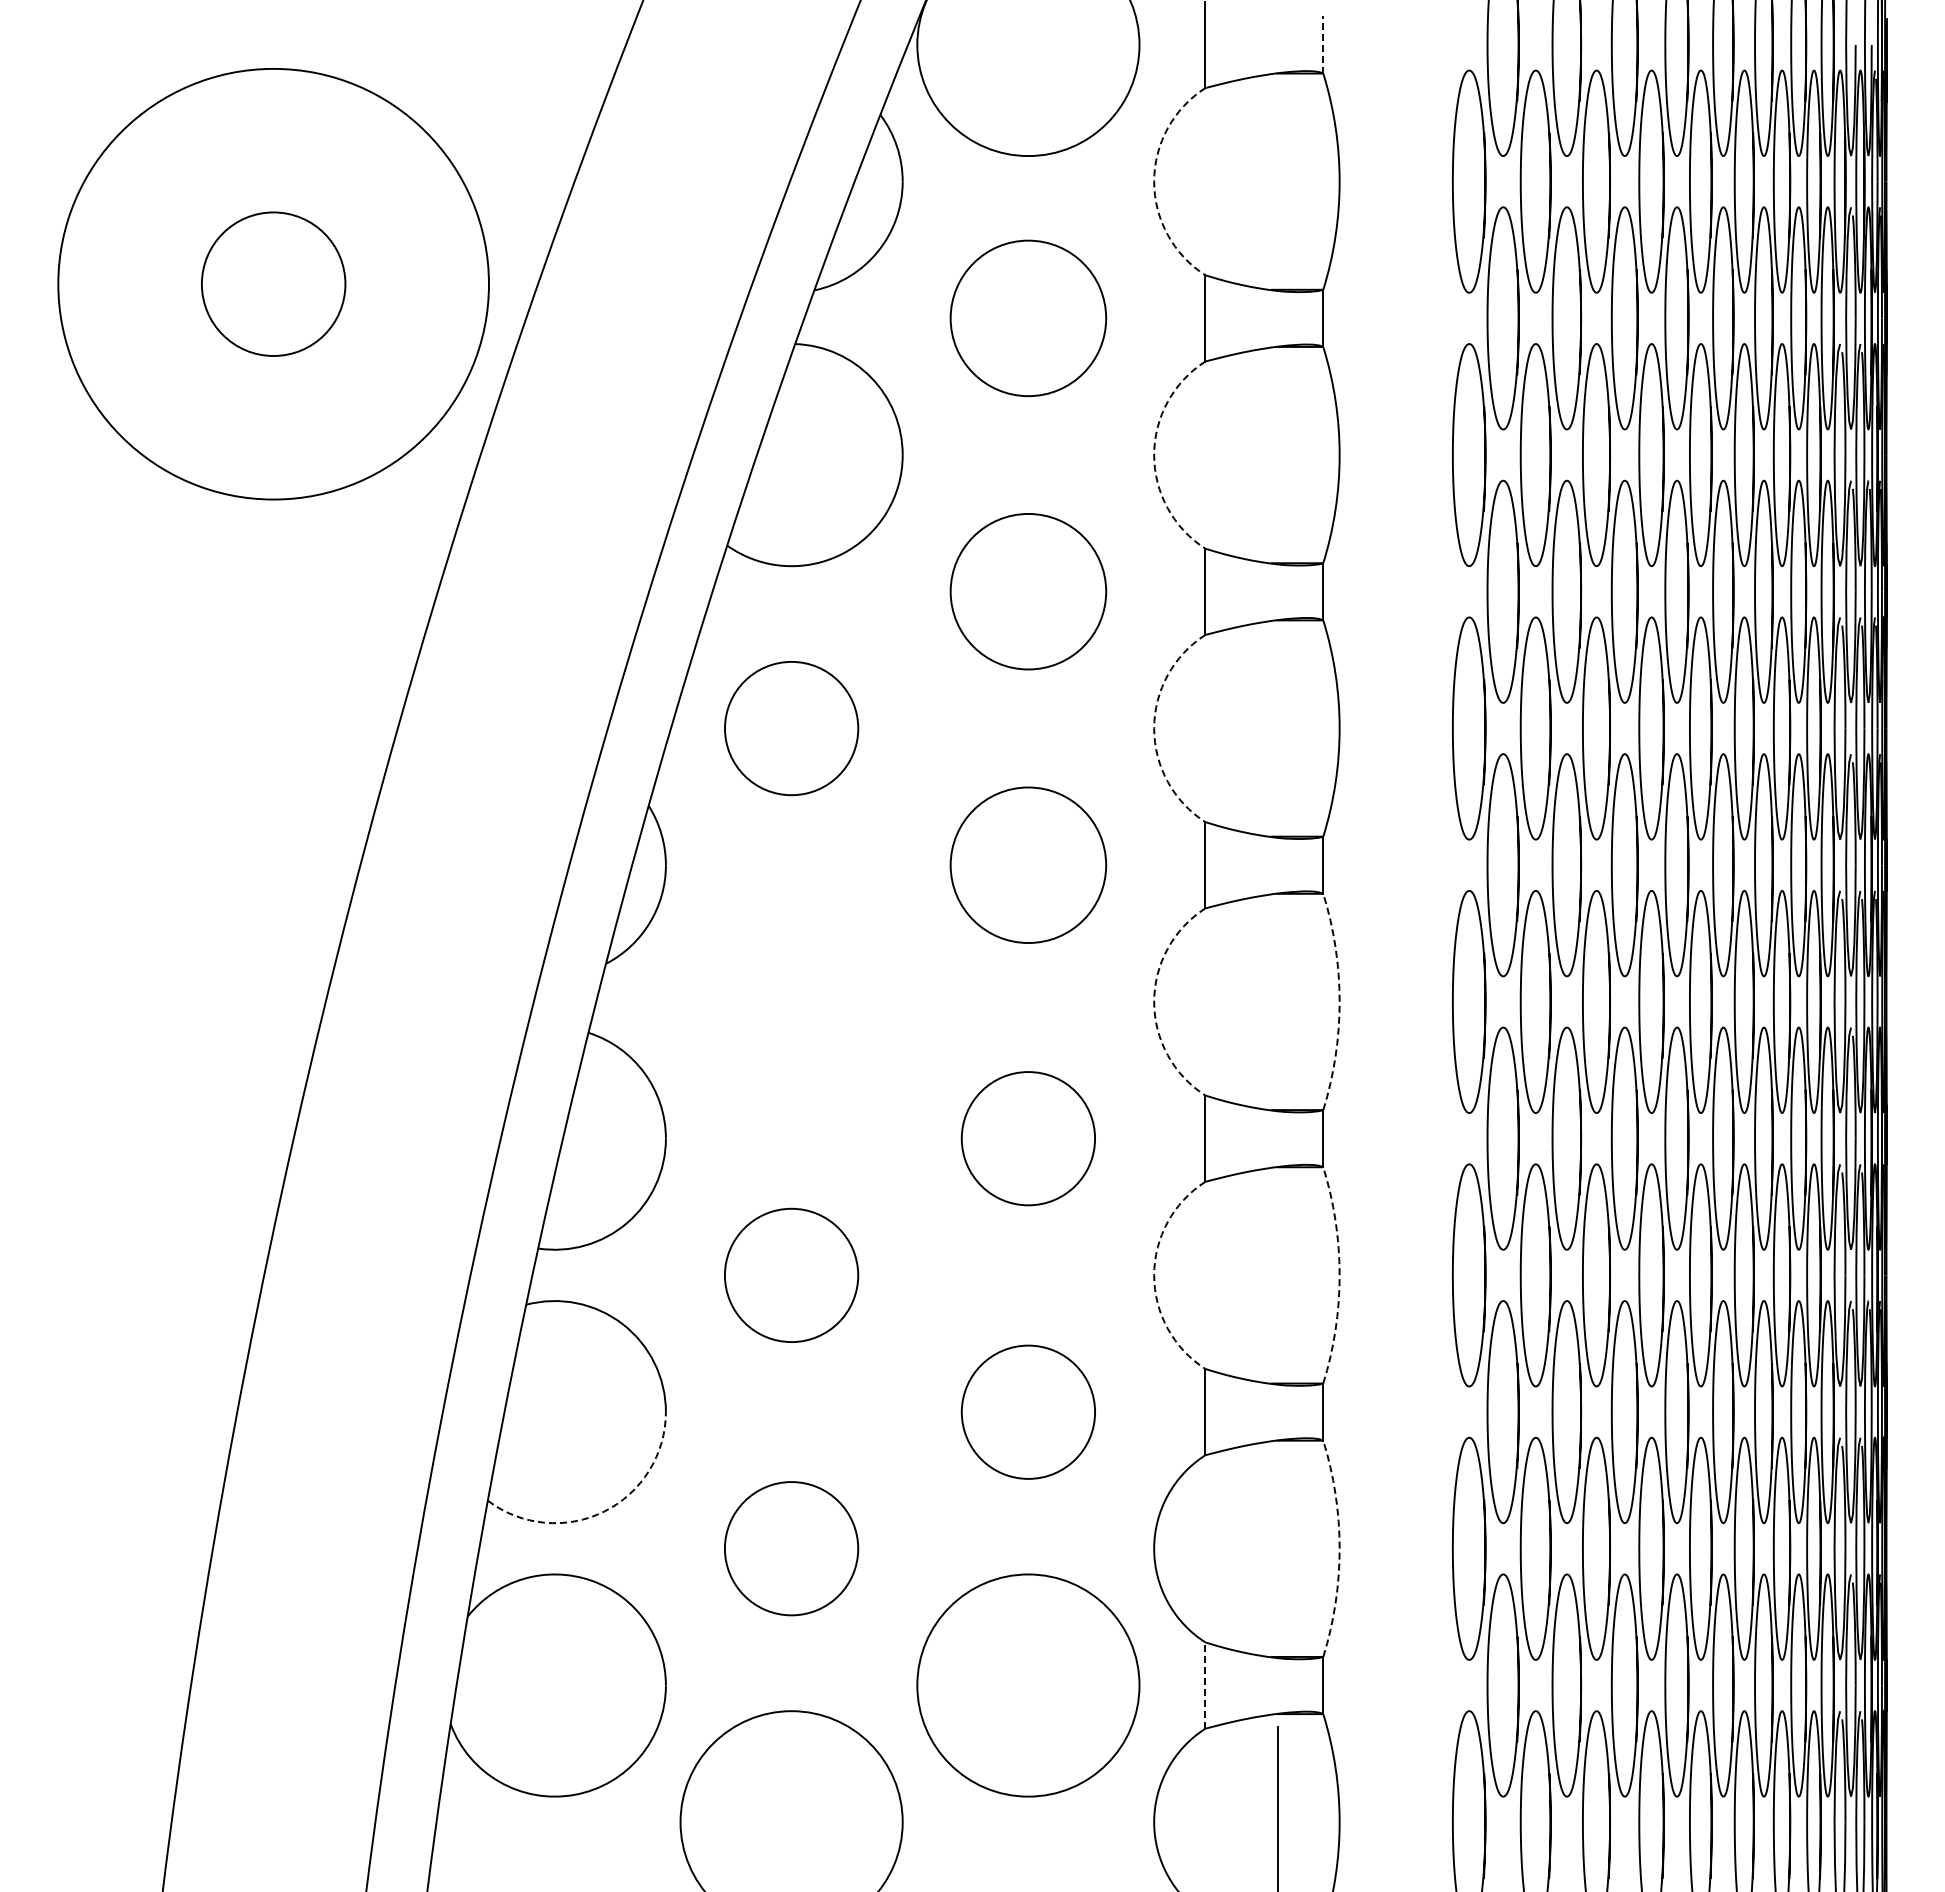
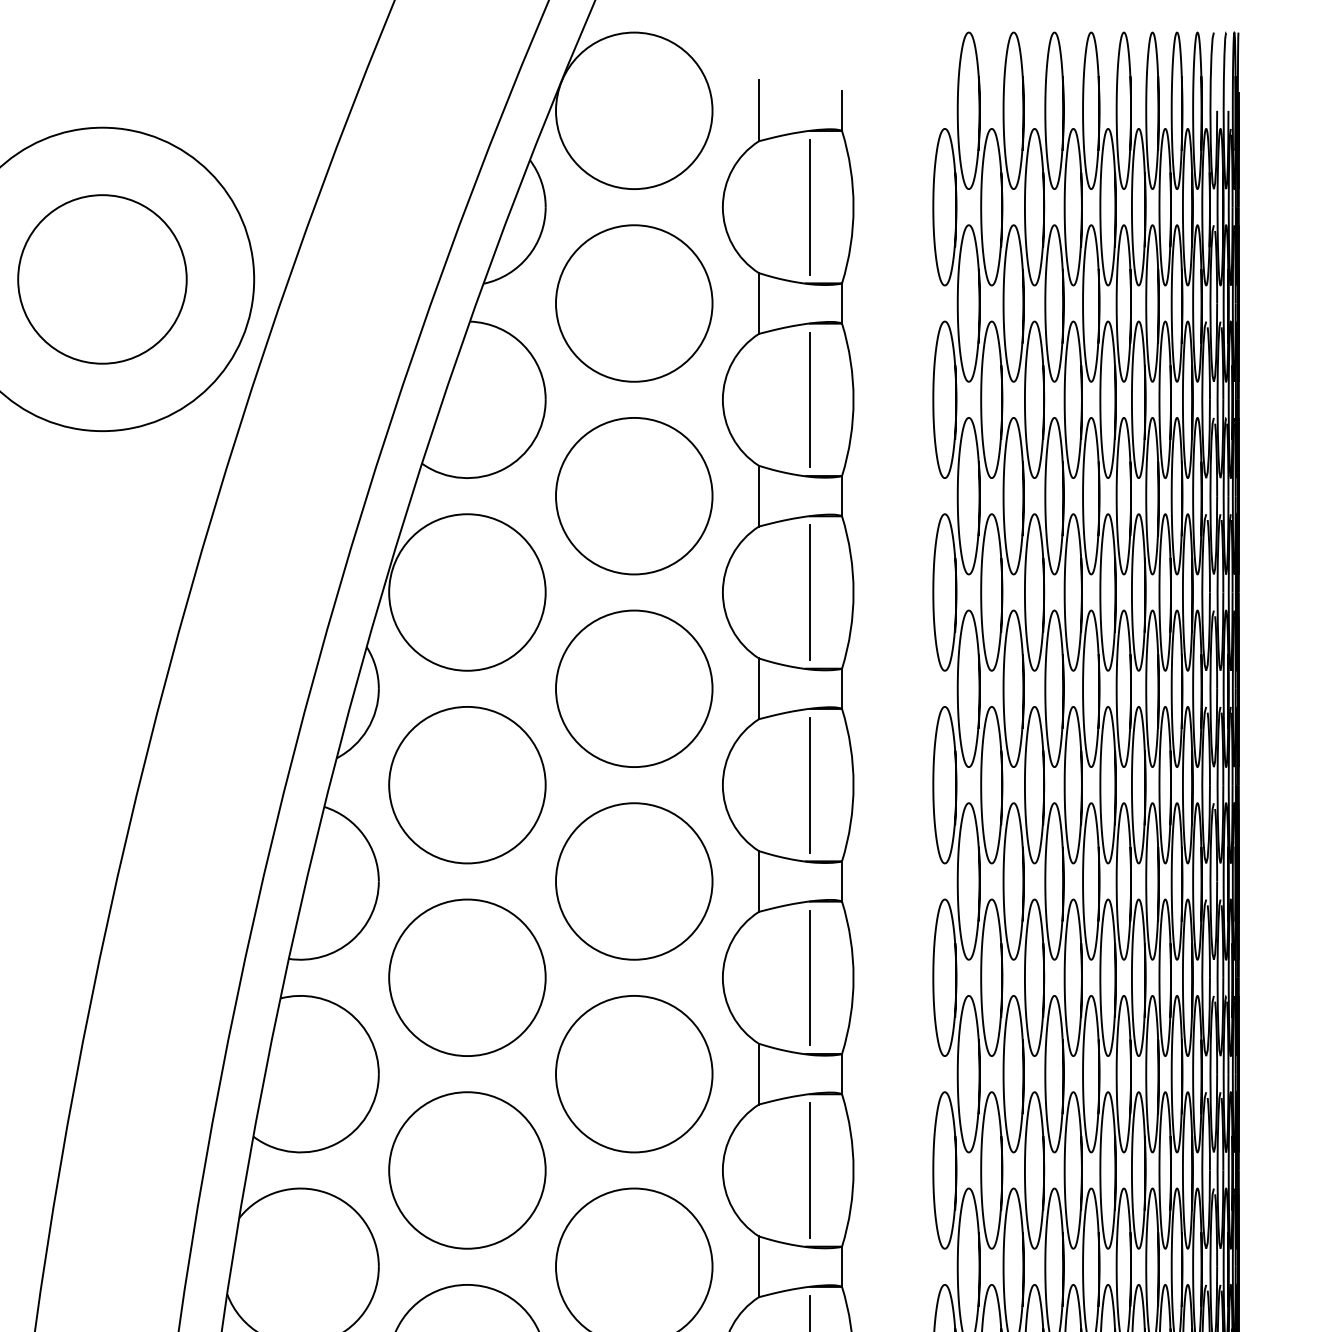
line: (1323, 44) -> (842, 110), dashed -> solid
arc: (1154, 181) -> (723, 207), dashed -> solid
line: (1277, 181) -> (809, 207), added
circle: (273, 283) -> (102, 278), size x1.67
circle: (1028, 318) -> (634, 303), size x1.43
arc: (1154, 455) -> (723, 400), dashed -> solid
line: (1277, 455) -> (809, 400), added
circle: (1028, 591) -> (634, 495), size x1.43
circle: (791, 728) -> (467, 592), size x1.67
arc: (1154, 728) -> (723, 592), dashed -> solid
line: (1277, 728) -> (809, 592), added
circle: (1028, 865) -> (634, 689), size x1.43
circle: (791, 1001) -> (467, 784), added
arc: (1154, 1001) -> (723, 784), dashed -> solid
line: (1277, 1001) -> (809, 784), added
arc: (1339, 1001) -> (853, 784), dashed -> solid
circle: (1028, 1138) -> (634, 881), size x1.67
circle: (791, 1275) -> (467, 977), size x1.67
arc: (1154, 1275) -> (723, 977), dashed -> solid
line: (1277, 1275) -> (809, 977), added
arc: (1339, 1275) -> (853, 977), dashed -> solid
circle: (1028, 1412) -> (634, 1074), size x1.67
arc: (604, 1511) -> (335, 1144), dashed -> solid
circle: (791, 1548) -> (467, 1170), size x1.67
line: (1277, 1548) -> (809, 1170), added
arc: (1339, 1548) -> (853, 1170), dashed -> solid
line: (1205, 1685) -> (759, 1266), dashed -> solid

